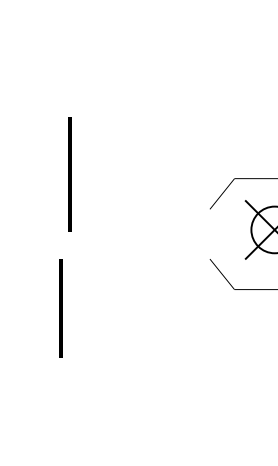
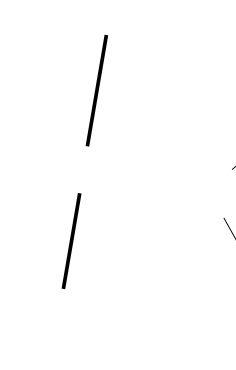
line: (69, 174) -> (96, 90), moved

